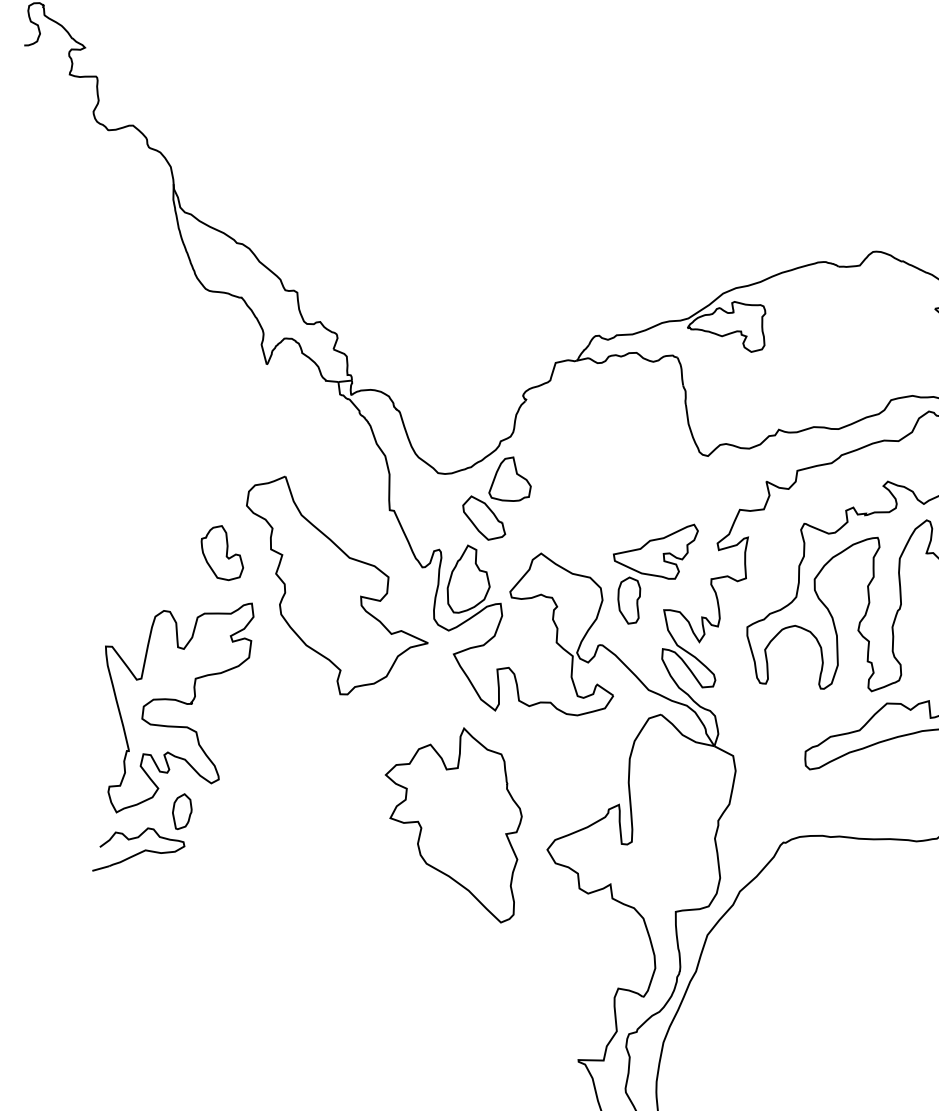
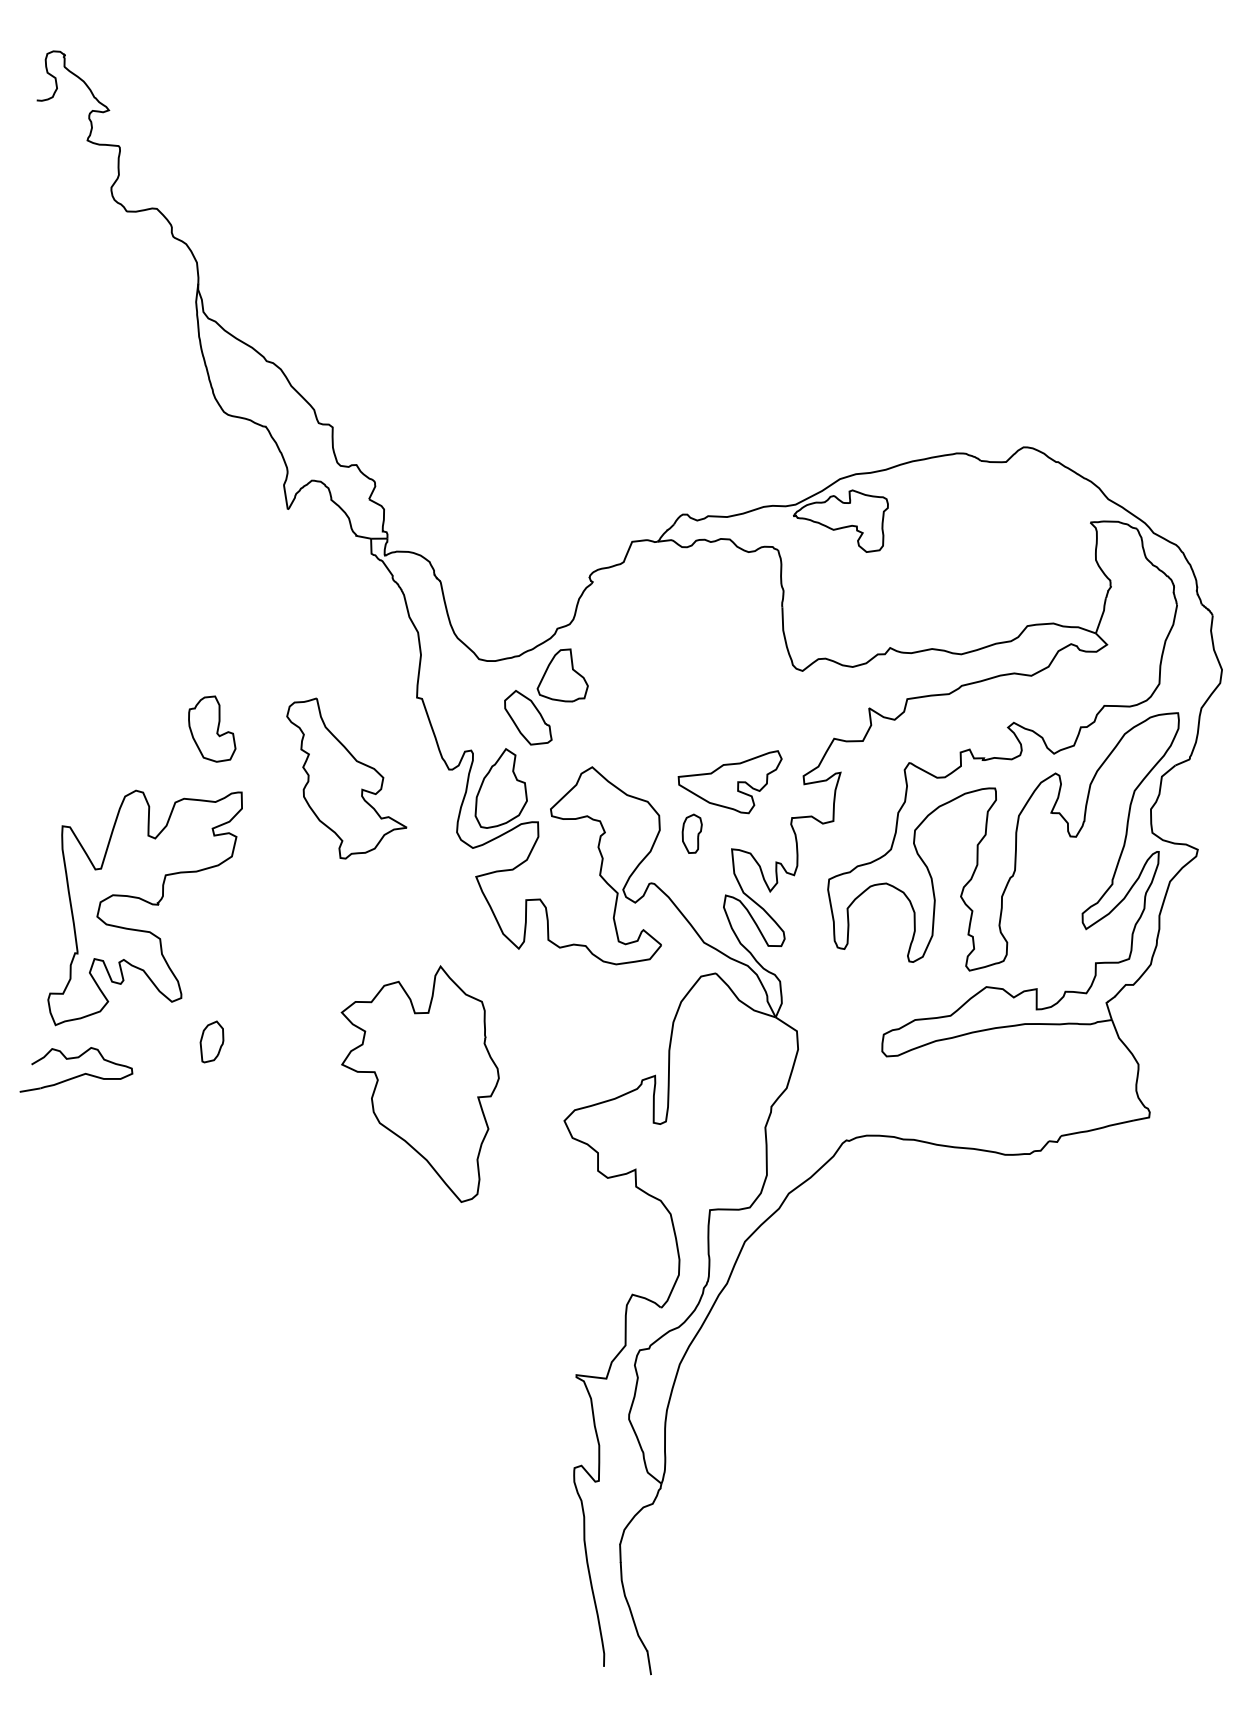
part: (337, 583) -> (346, 778), size x0.6
part: (629, 600) -> (691, 833), size x0.7
part: (181, 811) -> (211, 1041), moved
part: (456, 827) -> (419, 1083), moved

